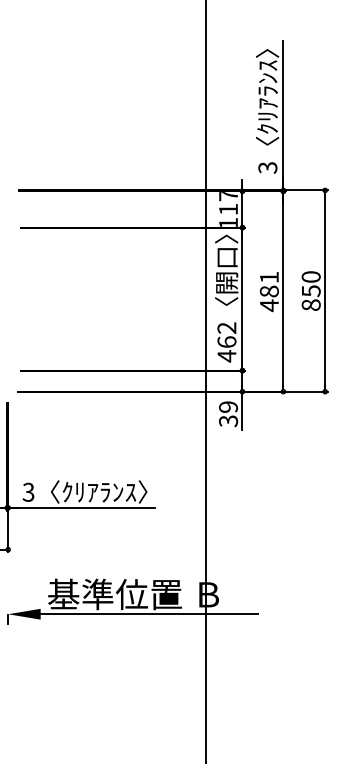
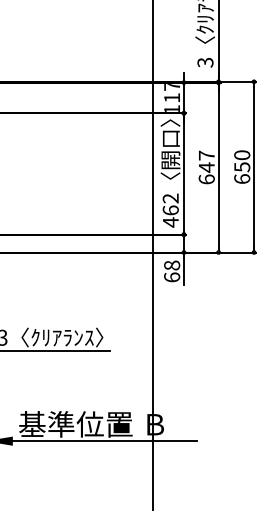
text: (268, 291) -> (206, 167), 481 -> 647
text: (310, 304) -> (241, 178), 850 -> 650
text: (228, 414) -> (172, 271), 39 -> 68

